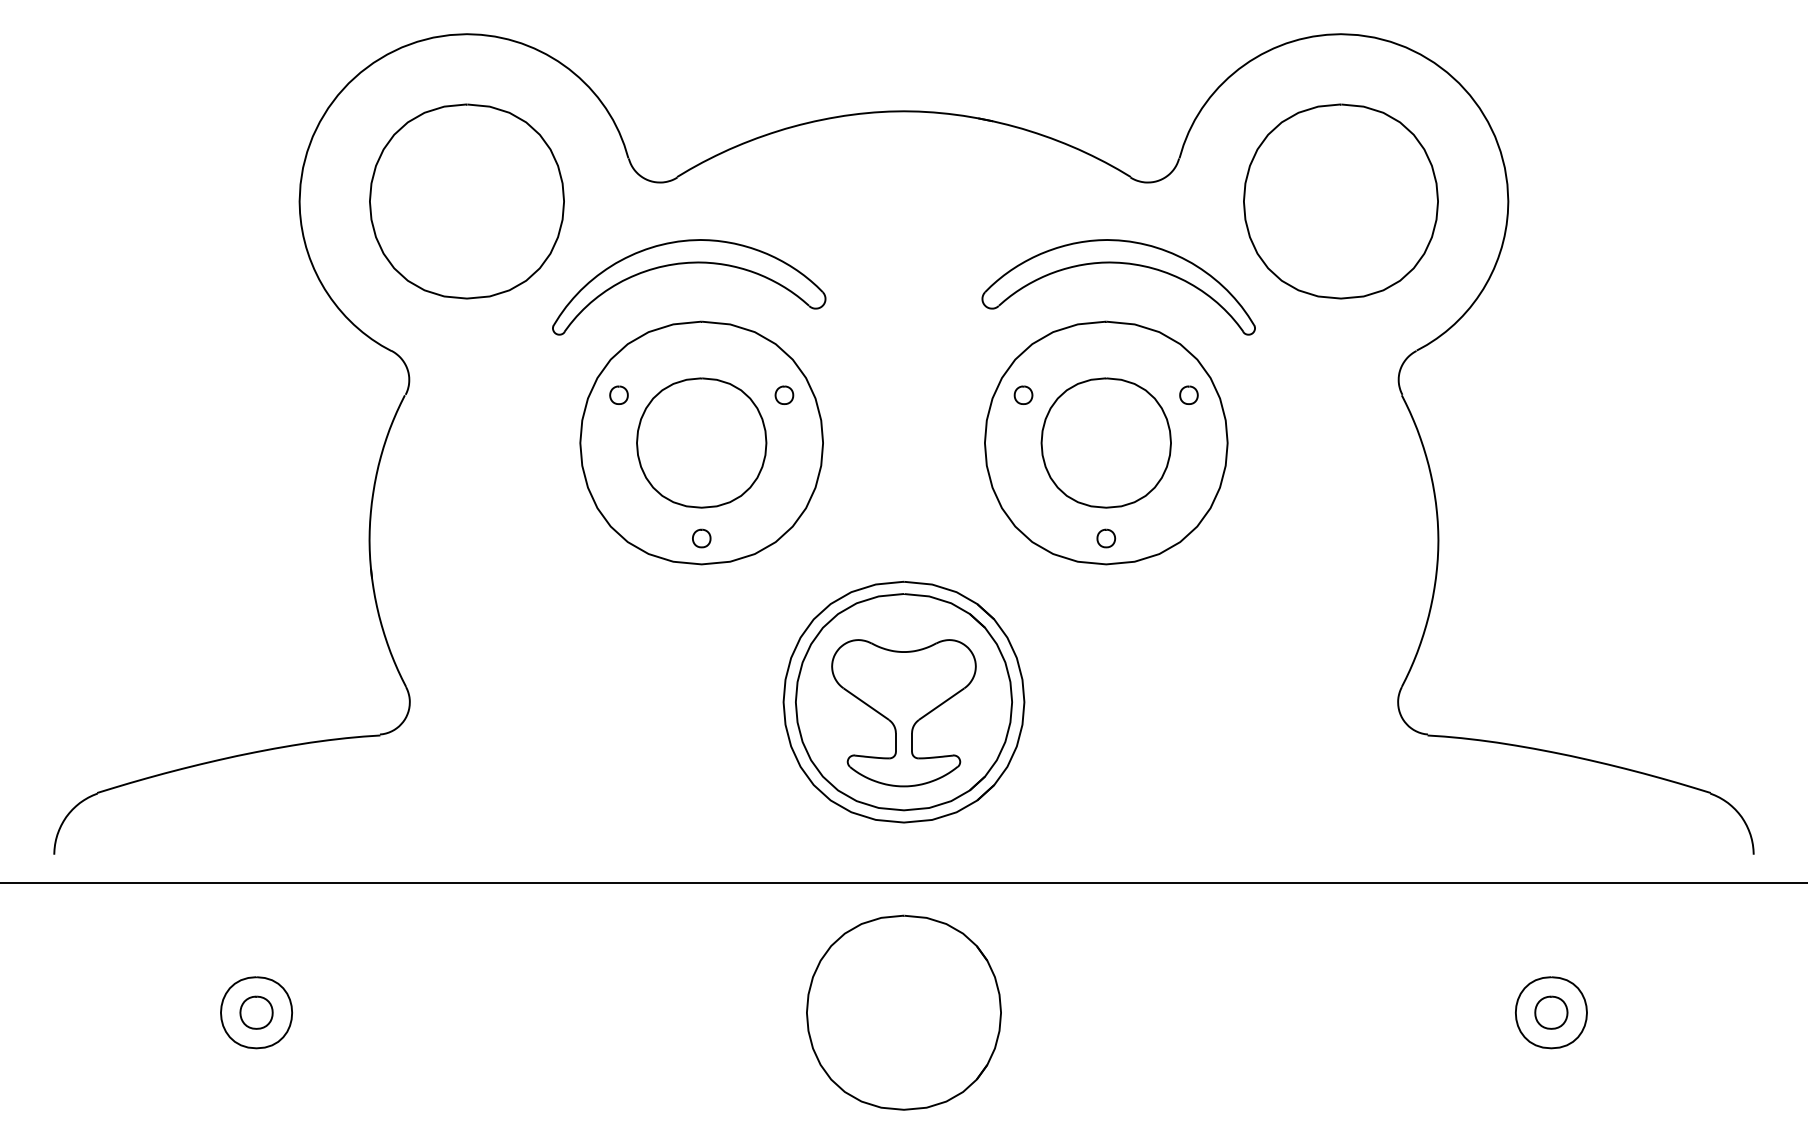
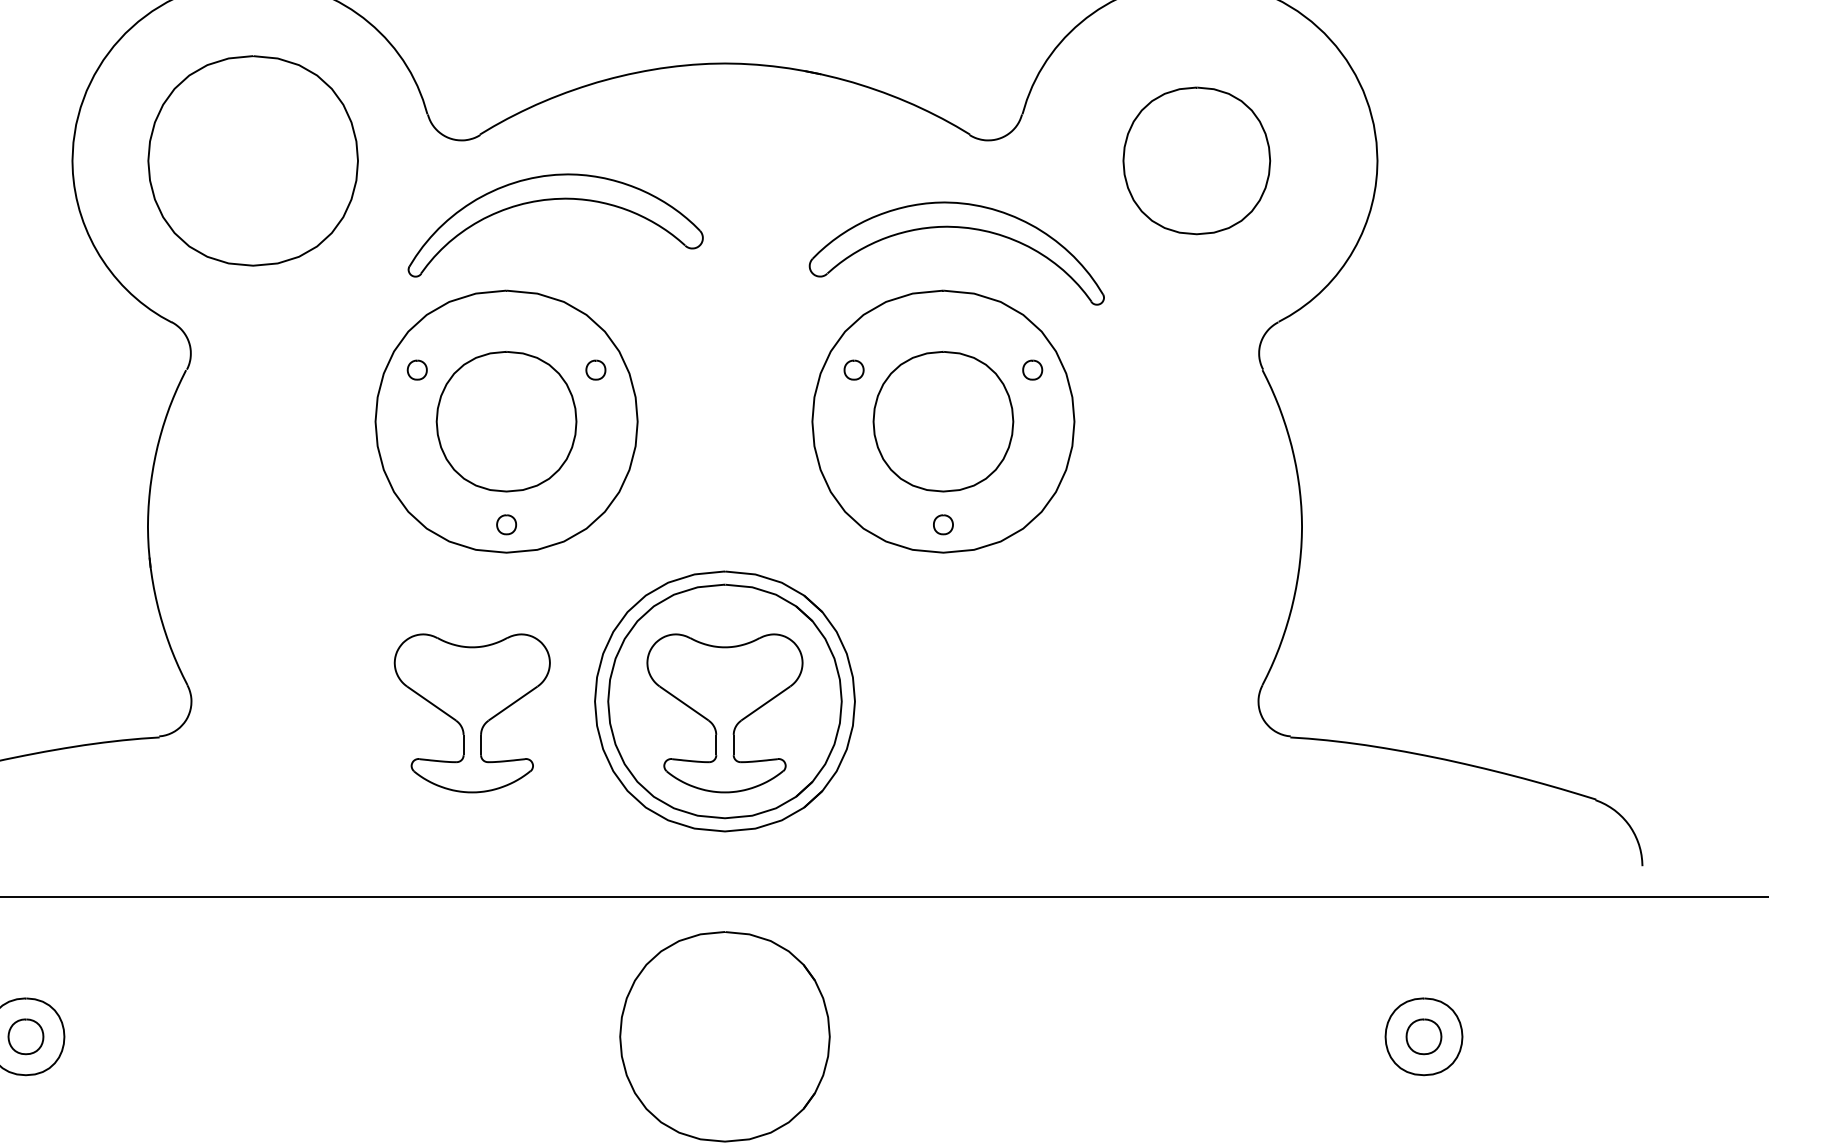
part: (1340, 201) -> (1196, 160), size x0.7
part: (684, 264) -> (550, 200), moved
part: (669, 713) -> (471, 713), added

